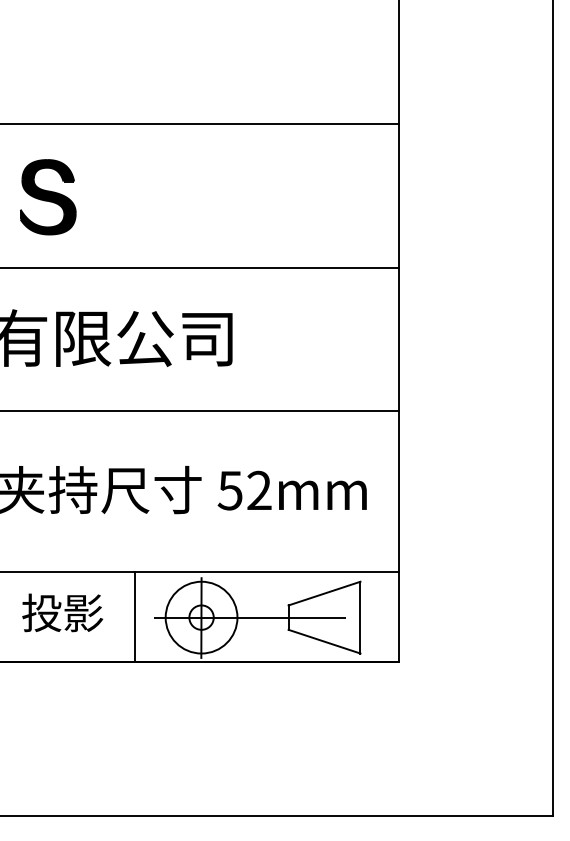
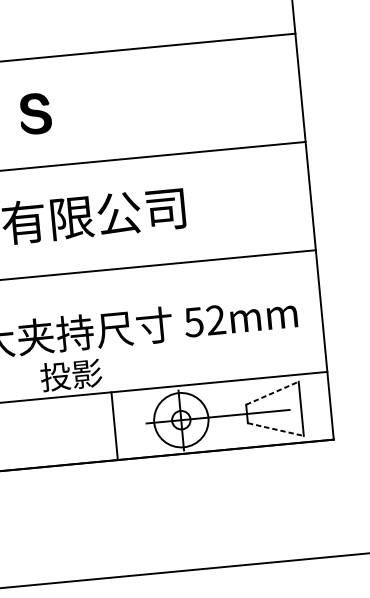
part: (48, 197) -> (35, 113), size x0.7
line: (324, 593) -> (272, 393), solid -> dashed
text: (62, 612) -> (71, 374), moved
line: (135, 617) -> (114, 426), moved
line: (324, 641) -> (275, 429), solid -> dashed

